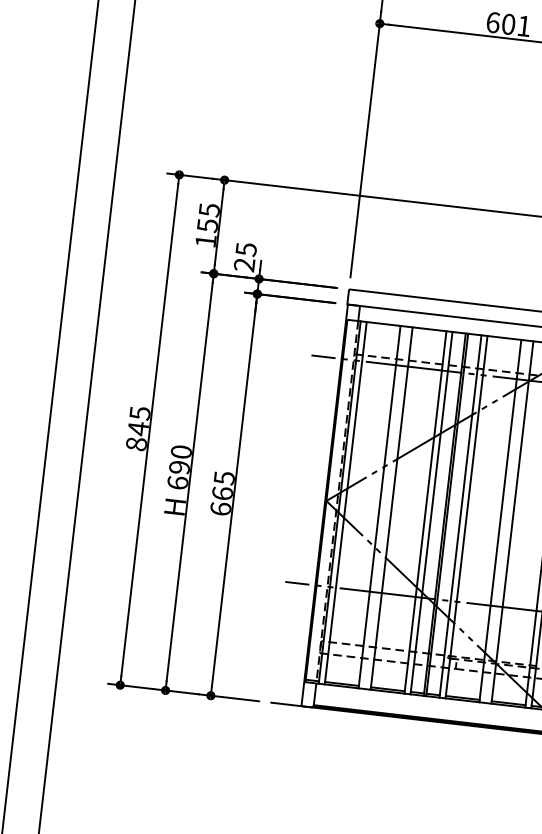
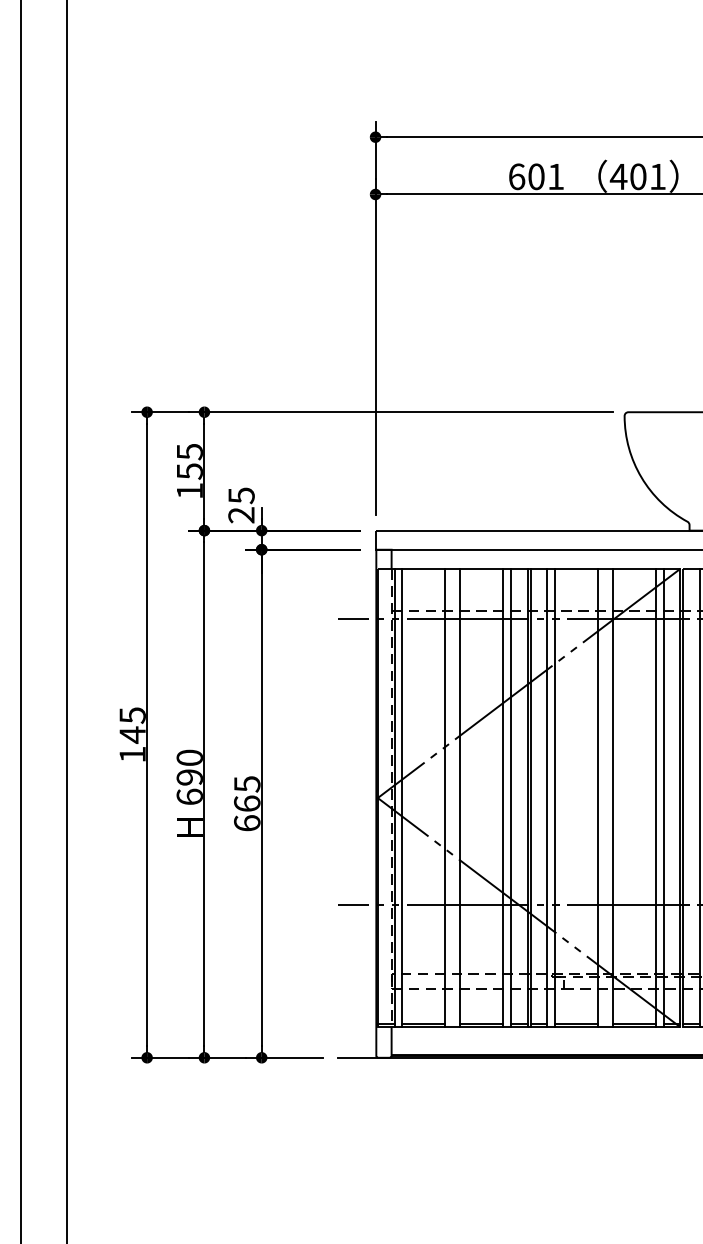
text: (136, 444) -> (132, 754), 845 -> 145

